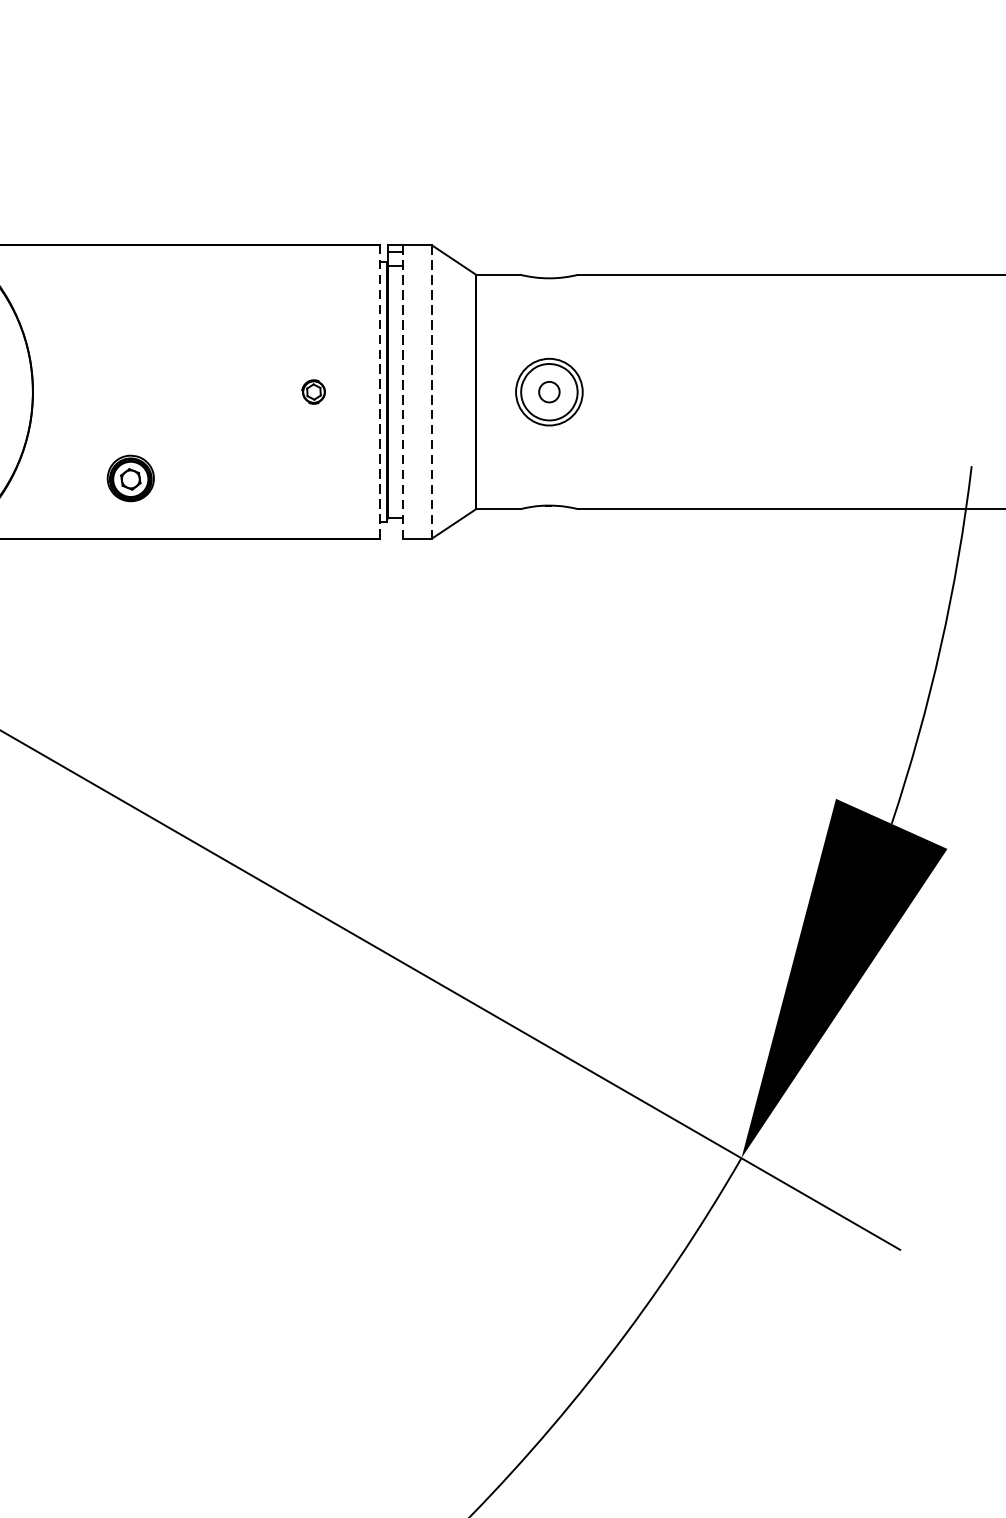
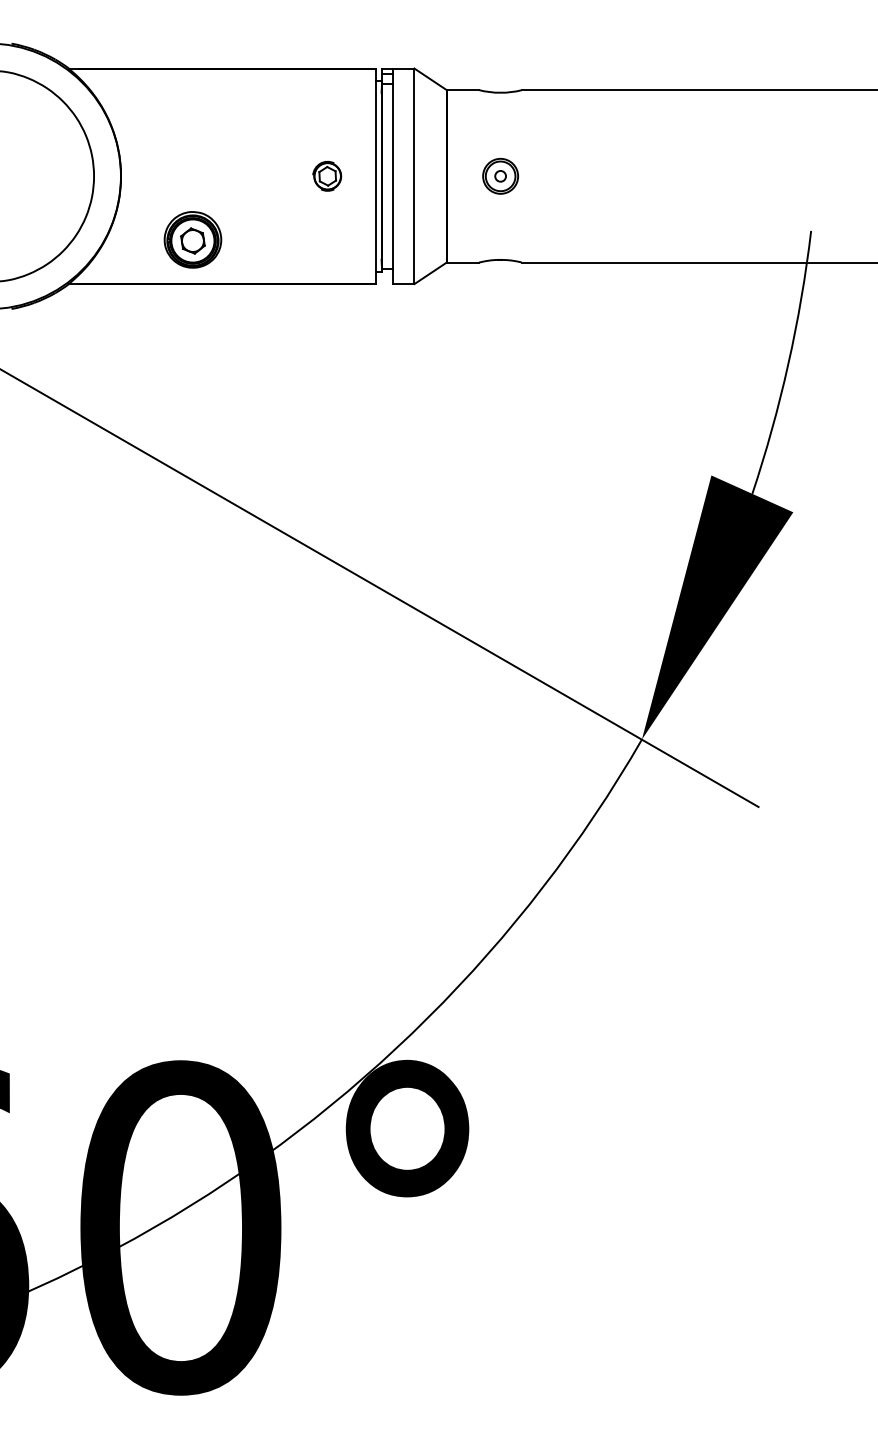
part: (549, 390) -> (500, 175), size x0.71
part: (313, 392) -> (327, 176), size x1.67
line: (380, 392) -> (376, 176), dashed -> solid
line: (402, 392) -> (392, 176), dashed -> solid
line: (432, 392) -> (414, 176), dashed -> solid
part: (130, 477) -> (192, 239), size x1.67

